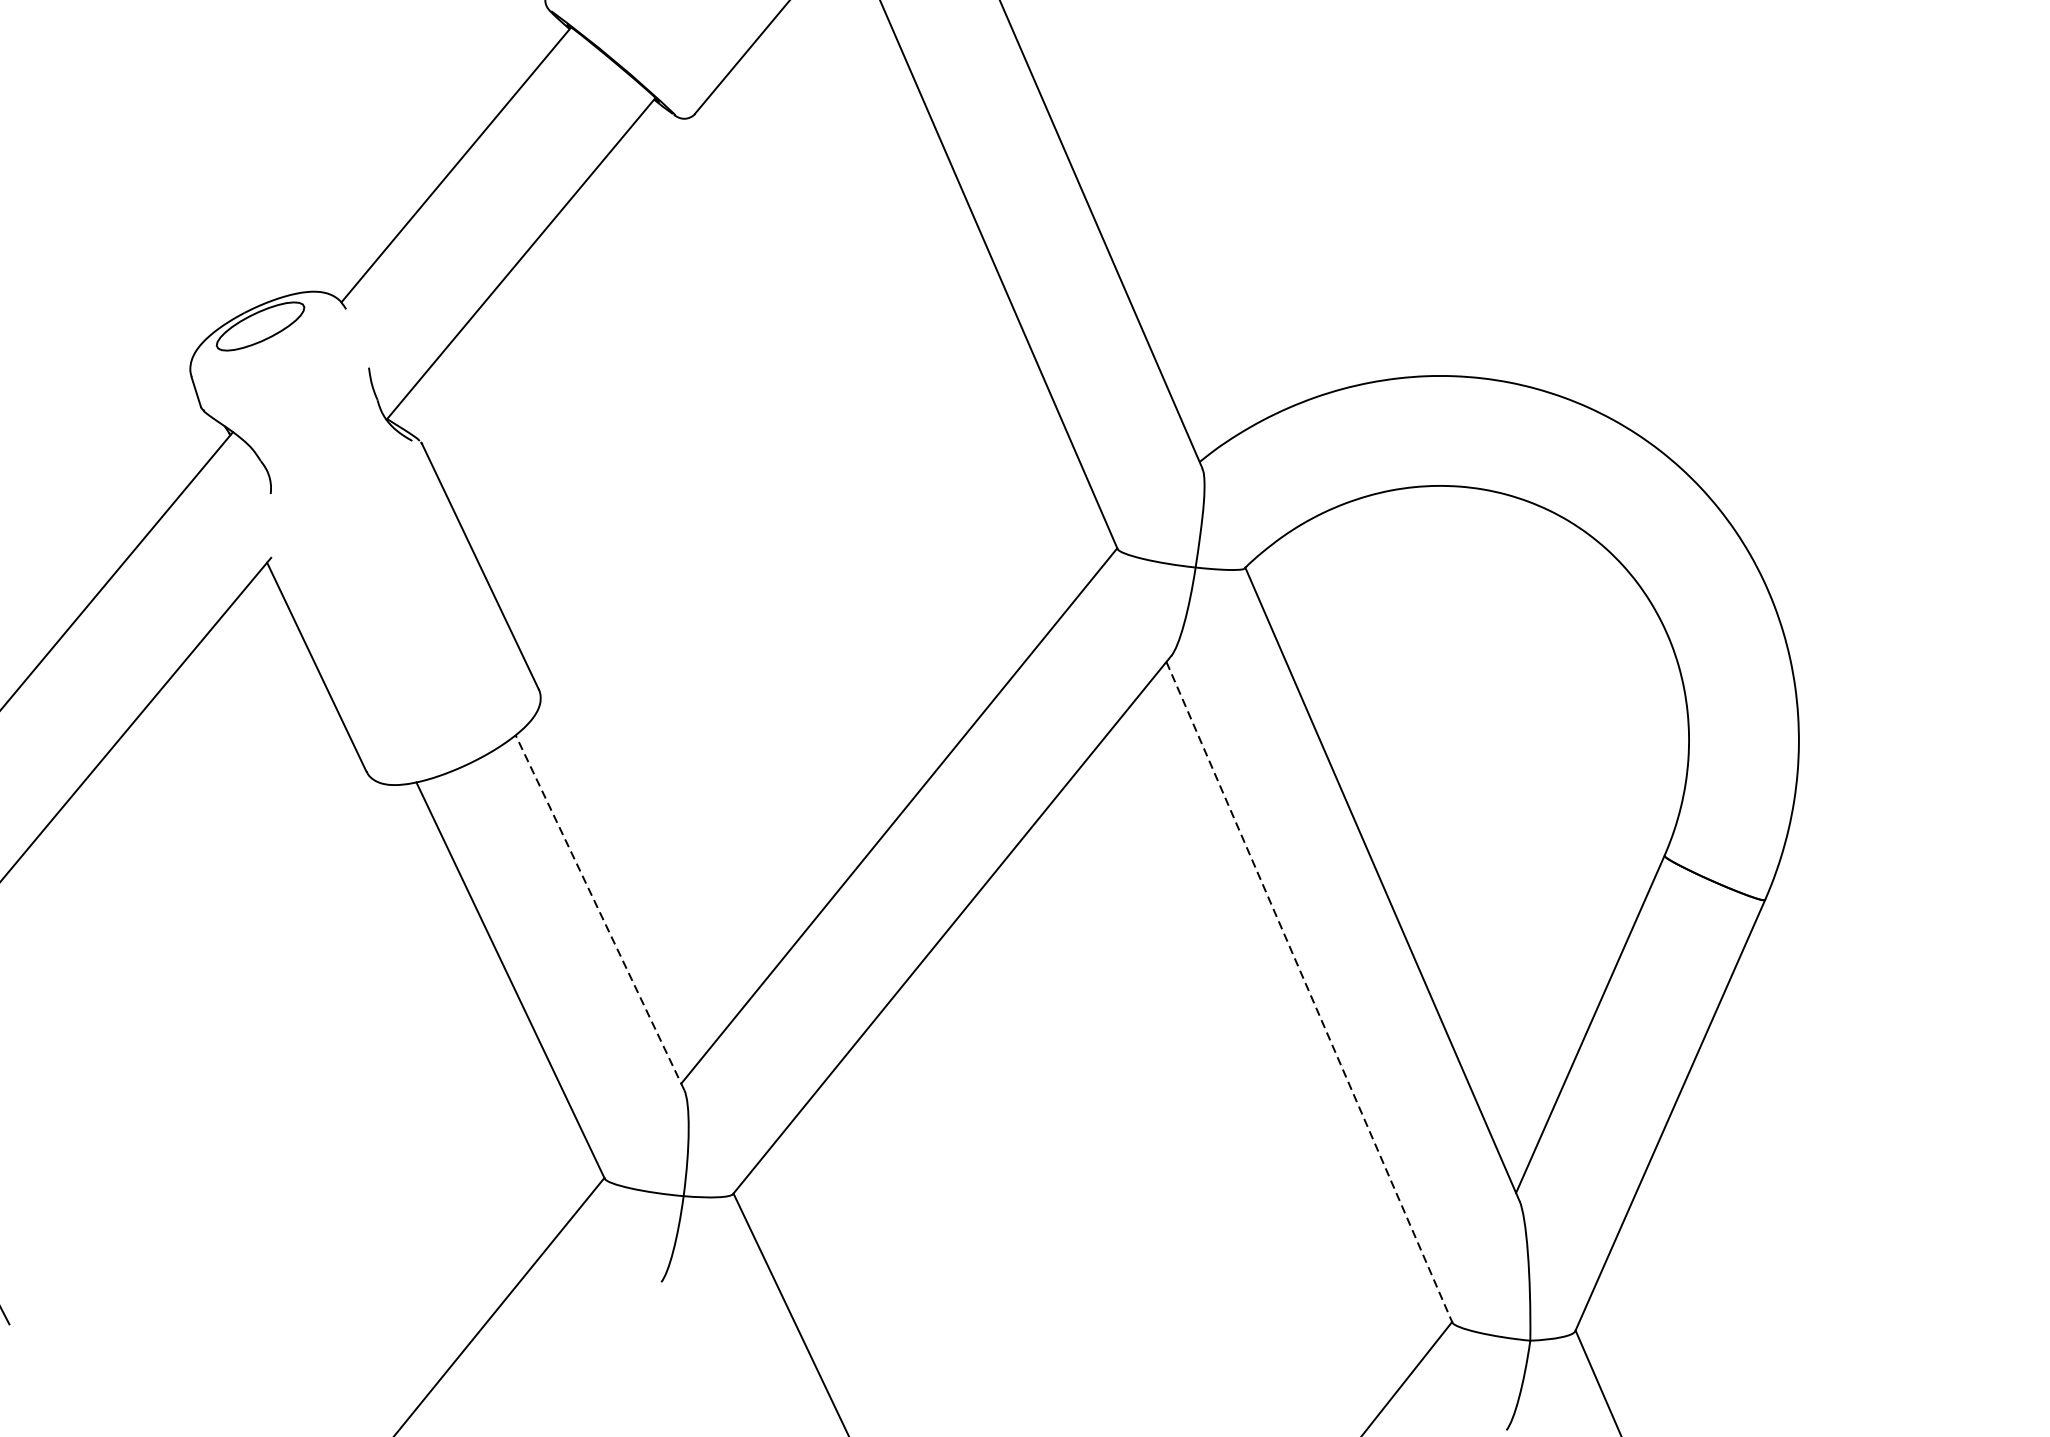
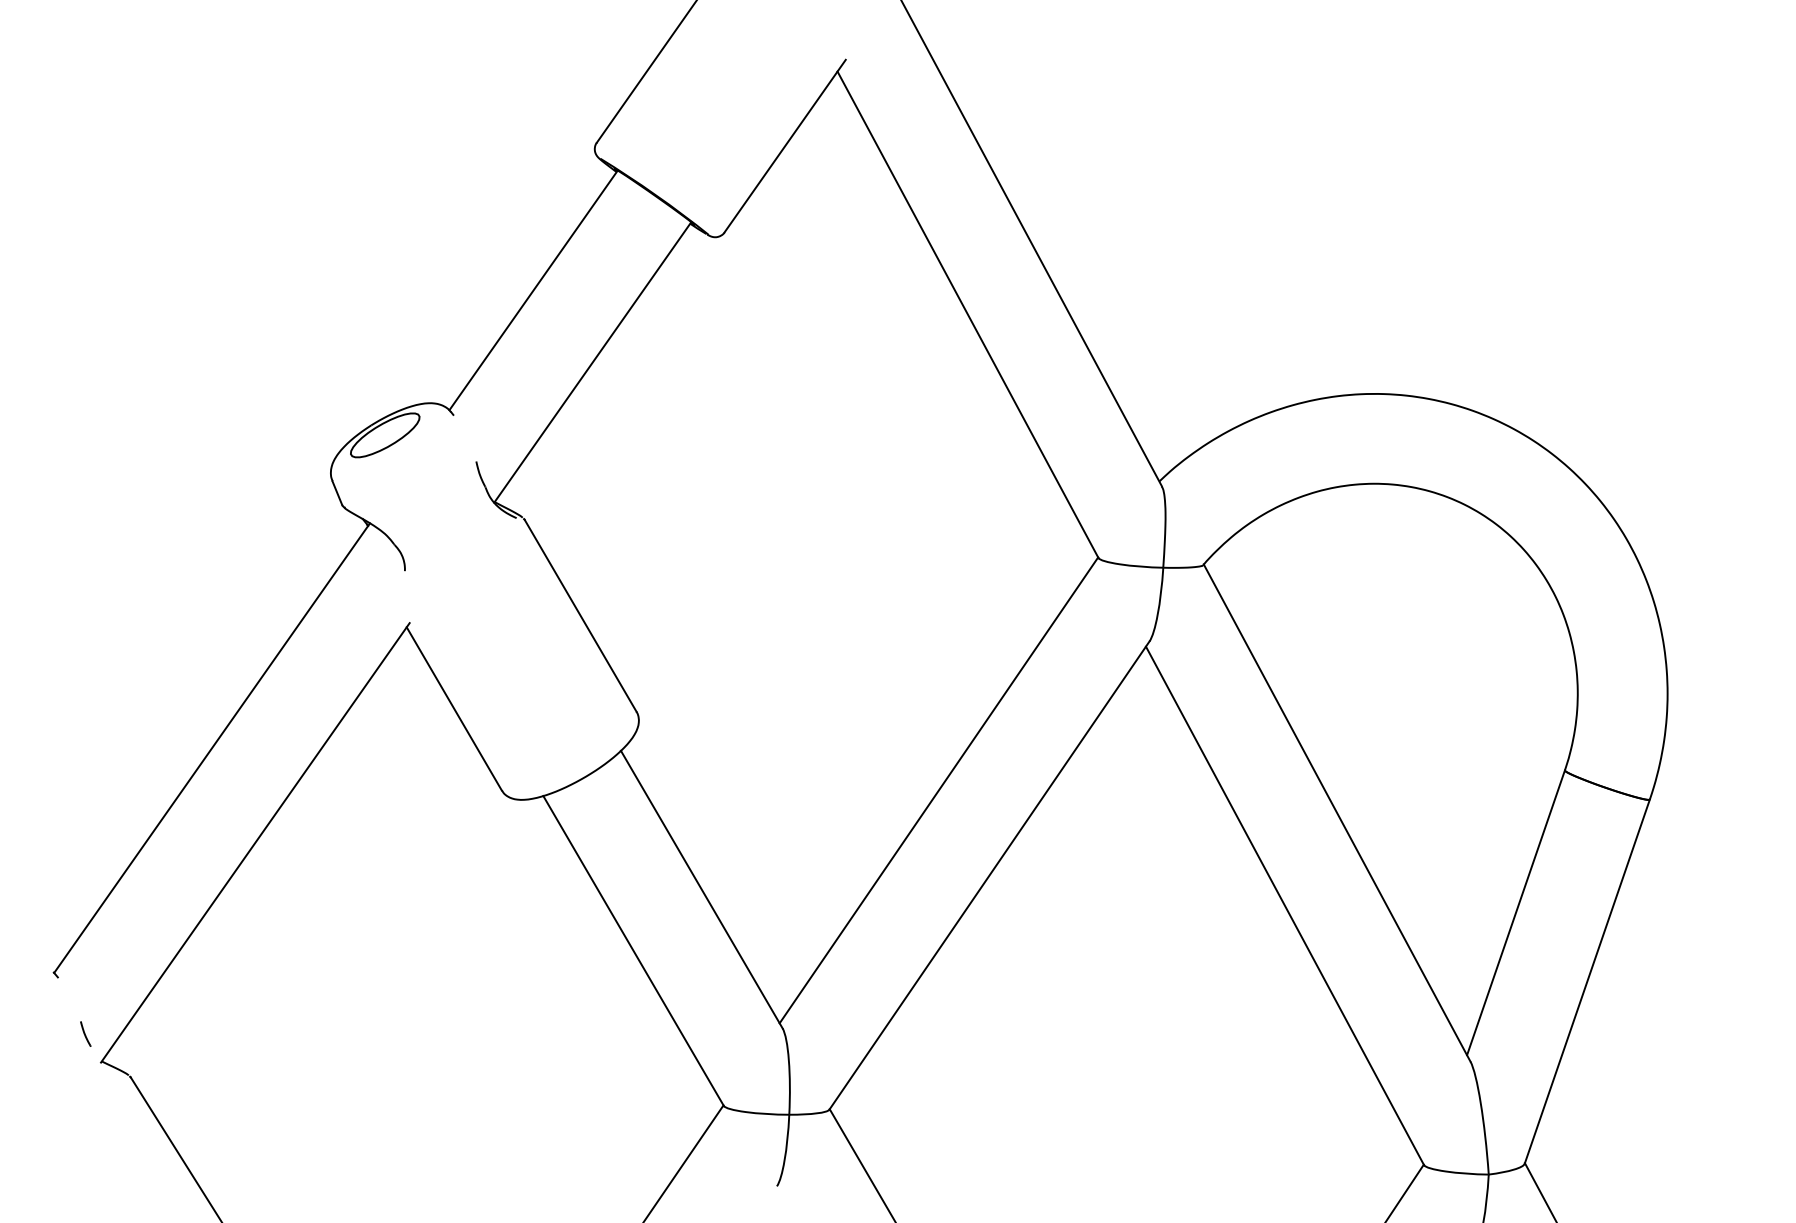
line: (599, 912) -> (701, 889), dashed -> solid
line: (1309, 993) -> (1285, 906), dashed -> solid

